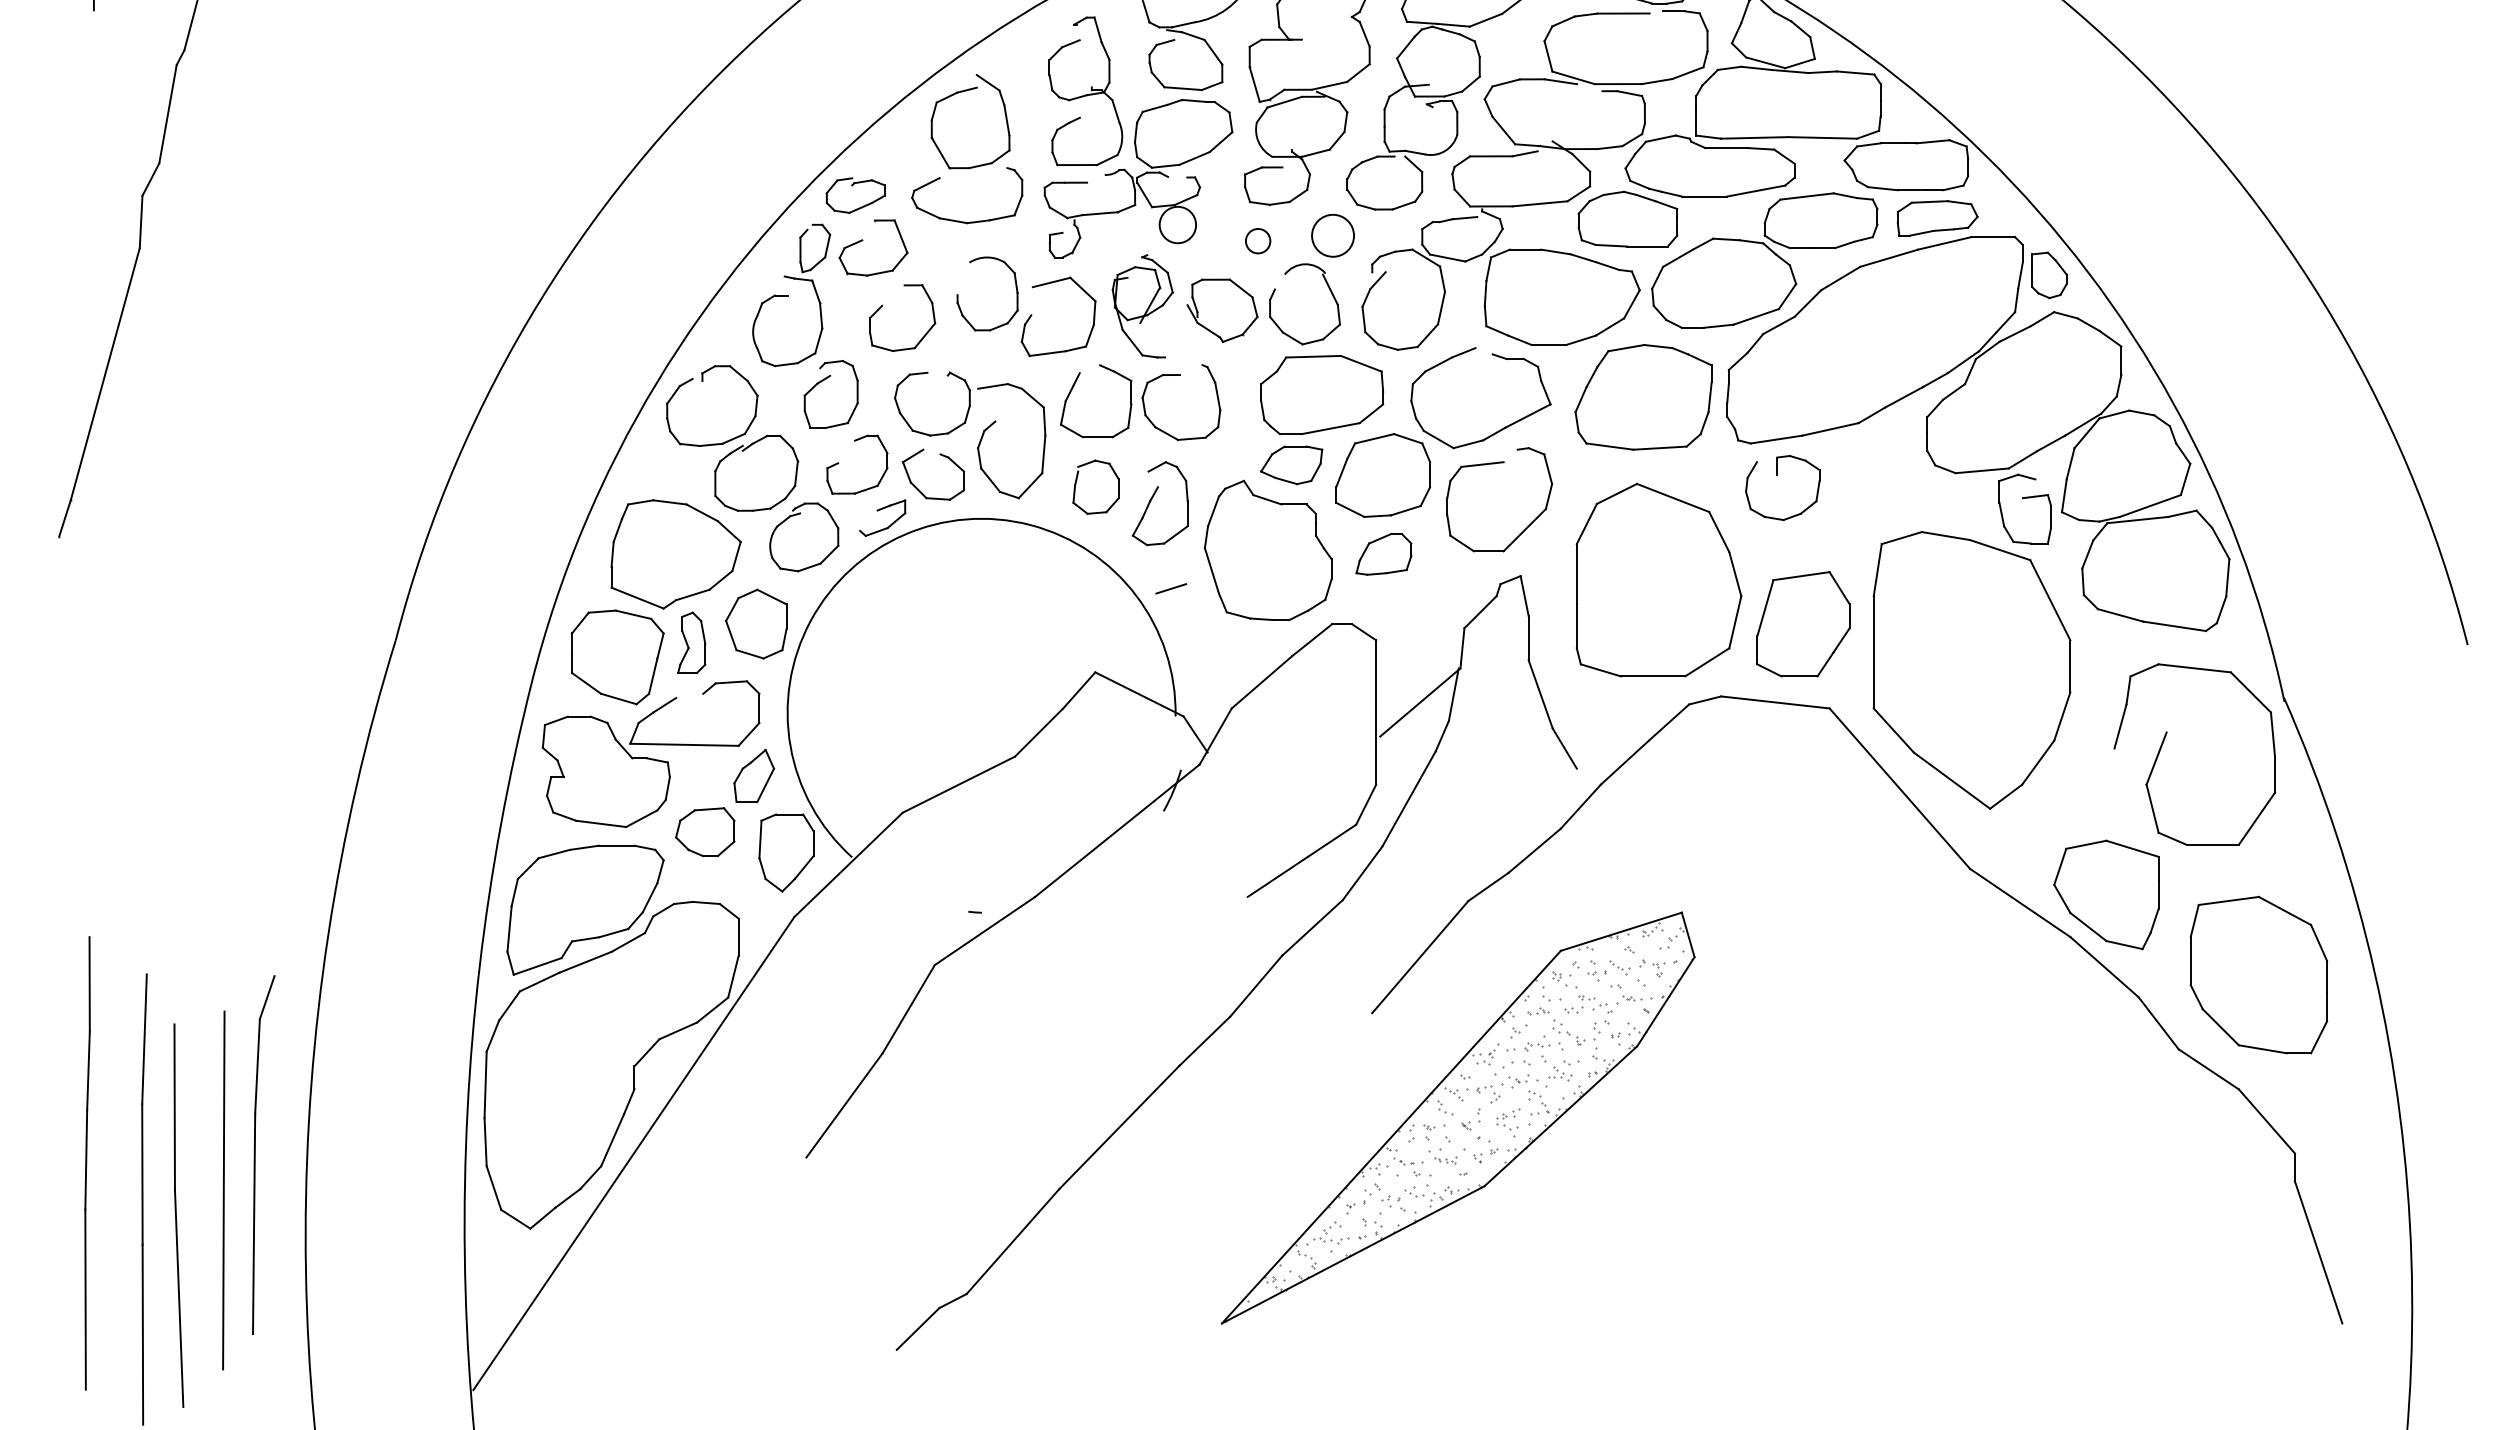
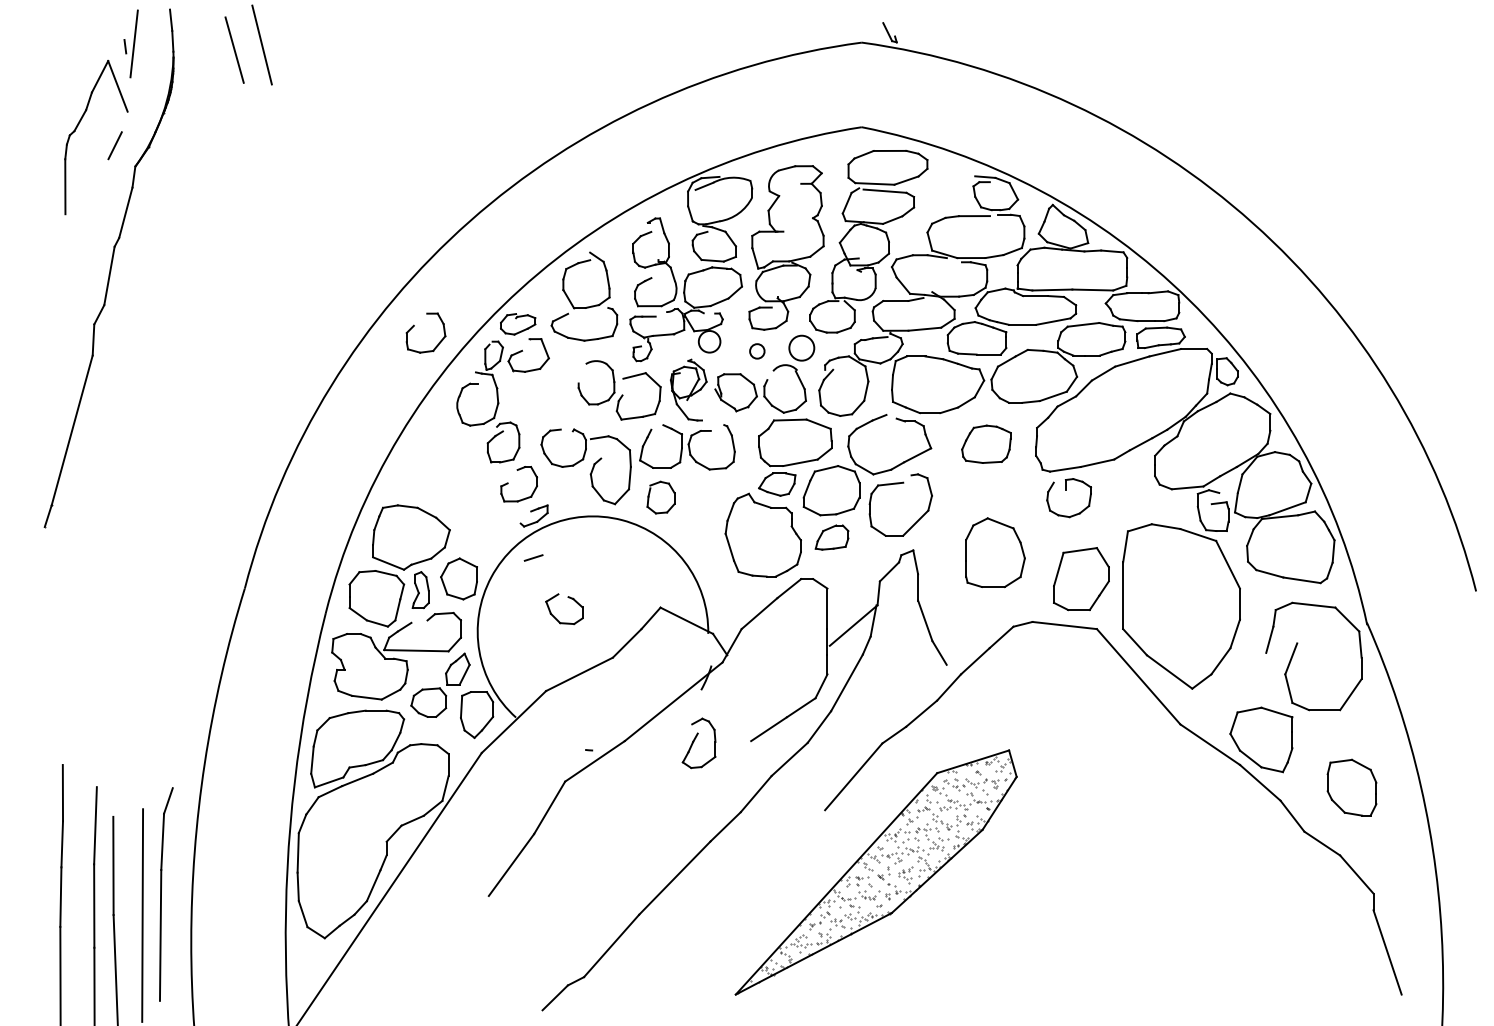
part: (883, 306) -> (414, 326), moved
part: (1643, 397) -> (986, 444), size x0.6
part: (940, 456) -> (568, 598), moved
part: (751, 468) -> (456, 486), removed
part: (1159, 503) -> (698, 743), moved
part: (1658, 579) -> (995, 552), size x0.6
line: (1170, 587) -> (533, 557), moved
part: (2257, 974) -> (1351, 787), size x0.6

